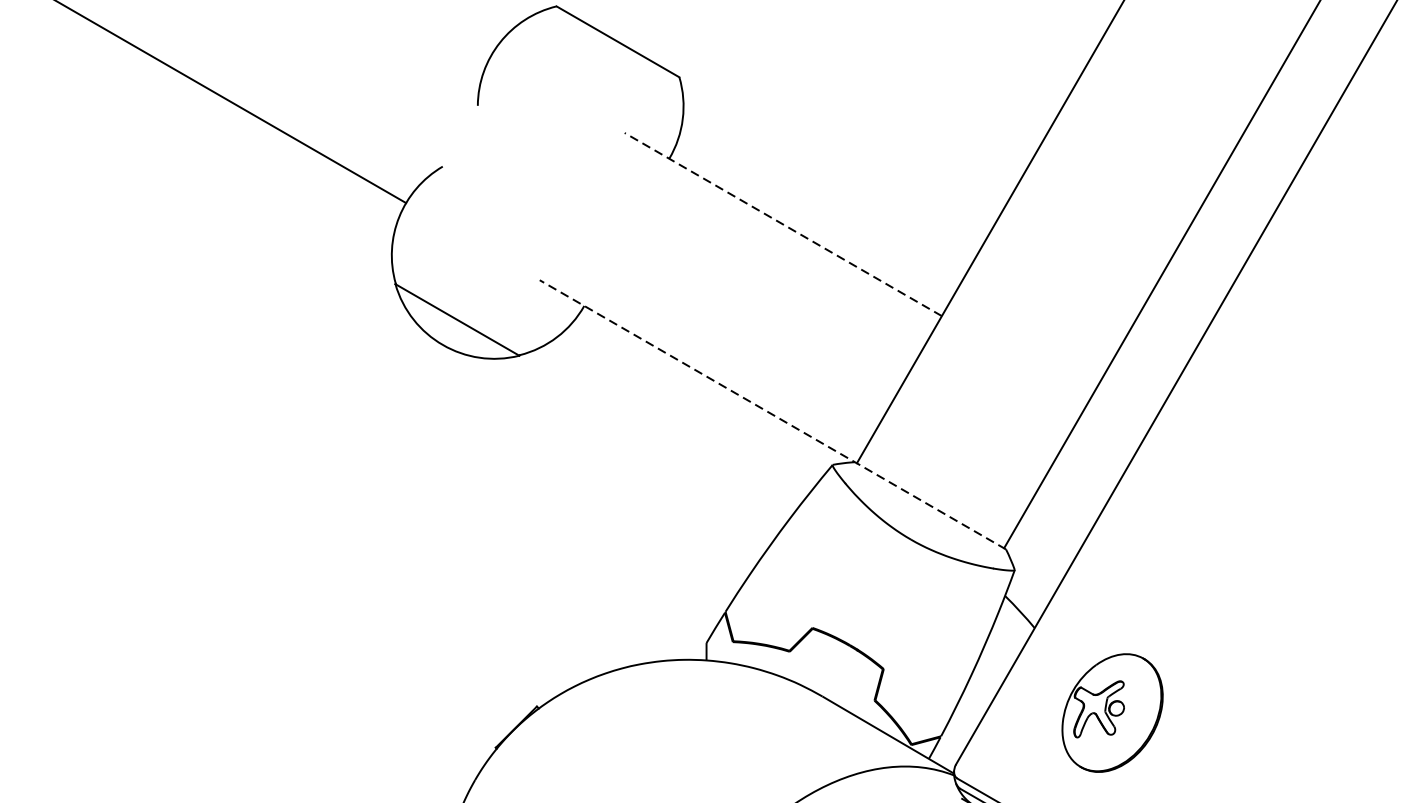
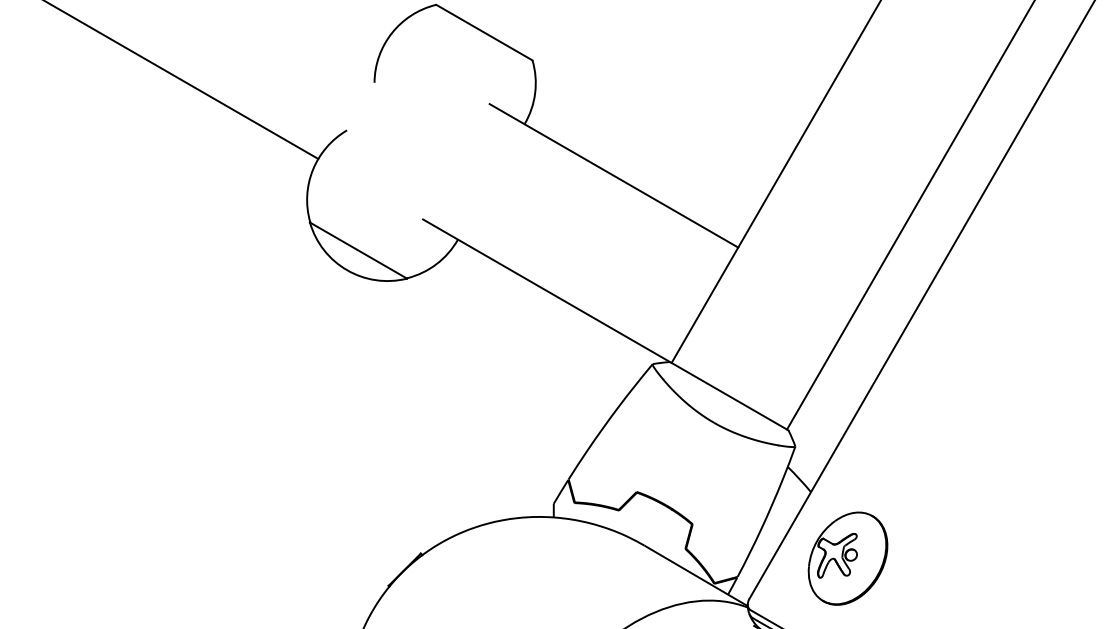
line: (782, 224) -> (613, 175), dashed -> solid
line: (772, 414) -> (605, 324), dashed -> solid
part: (1111, 712) -> (847, 558), moved

